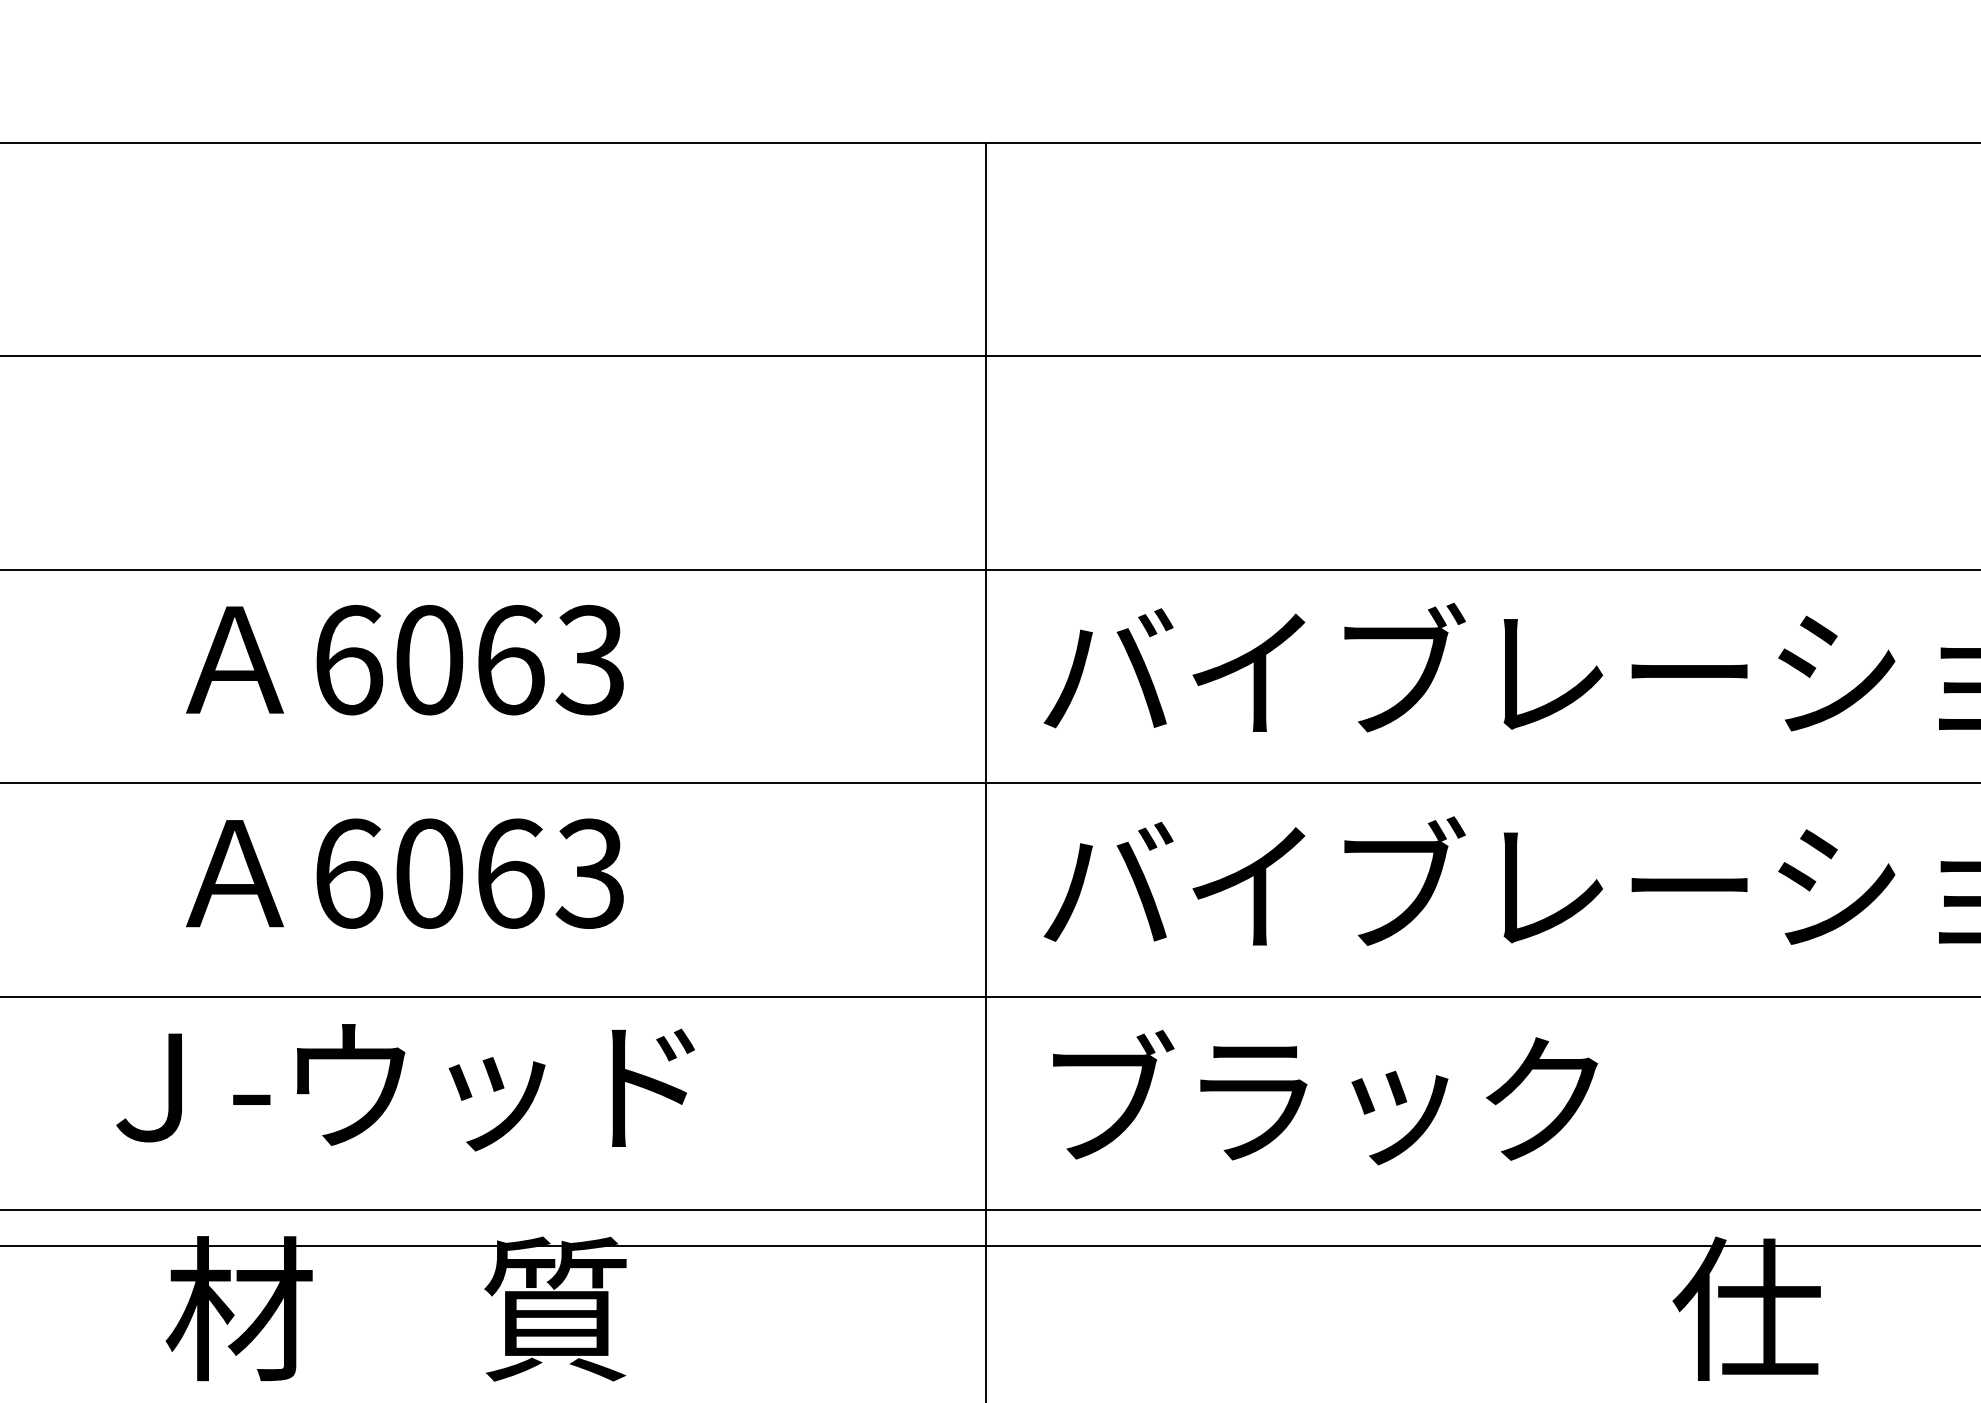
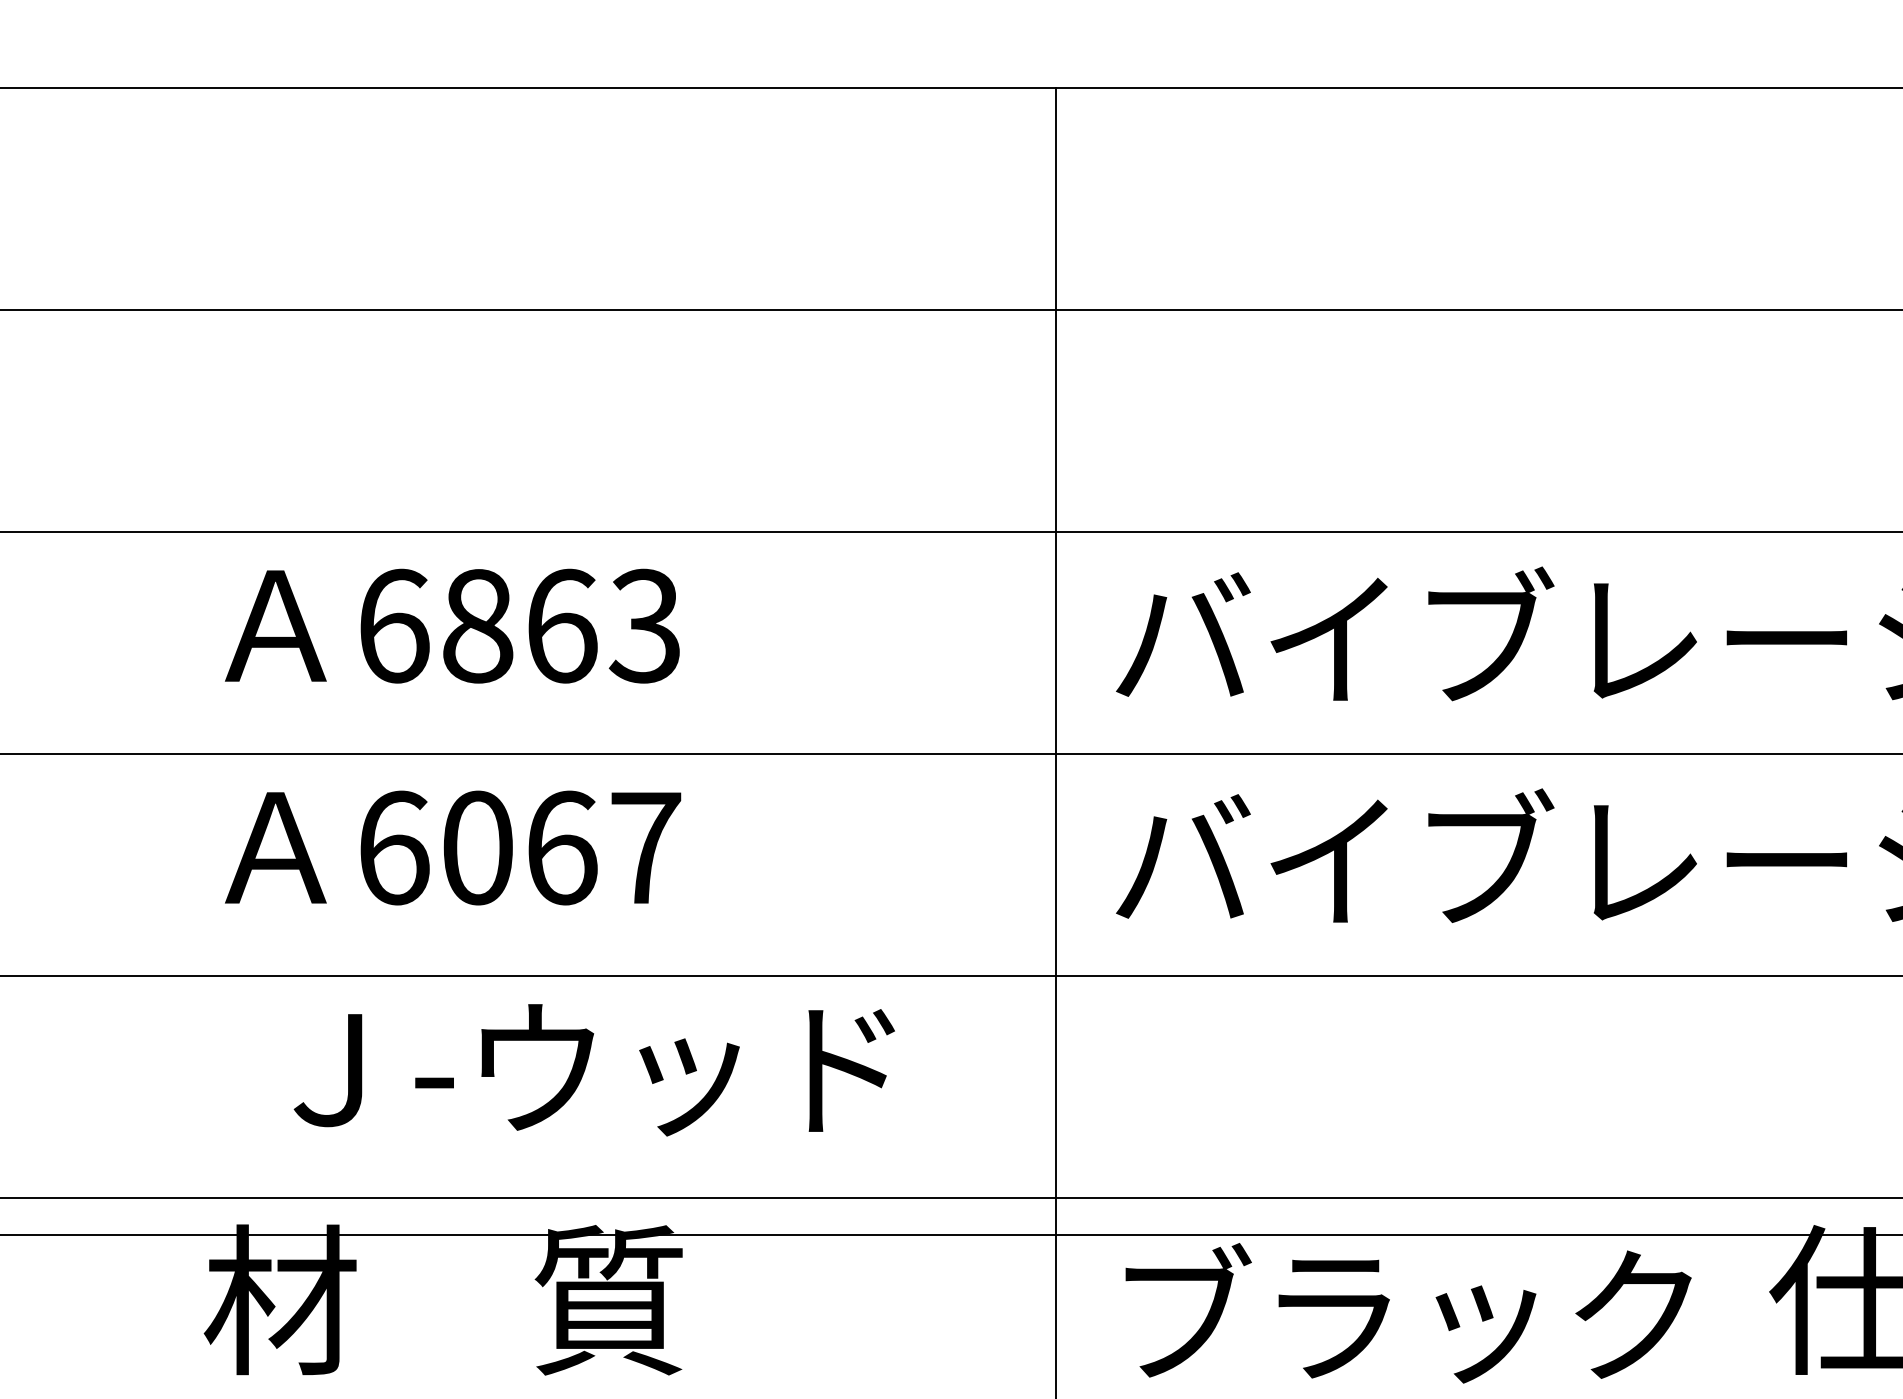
text: (429, 660) -> (477, 626), 6063 -> 6863
text: (590, 873) -> (645, 847), 6063 -> 6067
text: (405, 1087) -> (594, 1070), moved
text: (1325, 1097) -> (1408, 1313), moved

